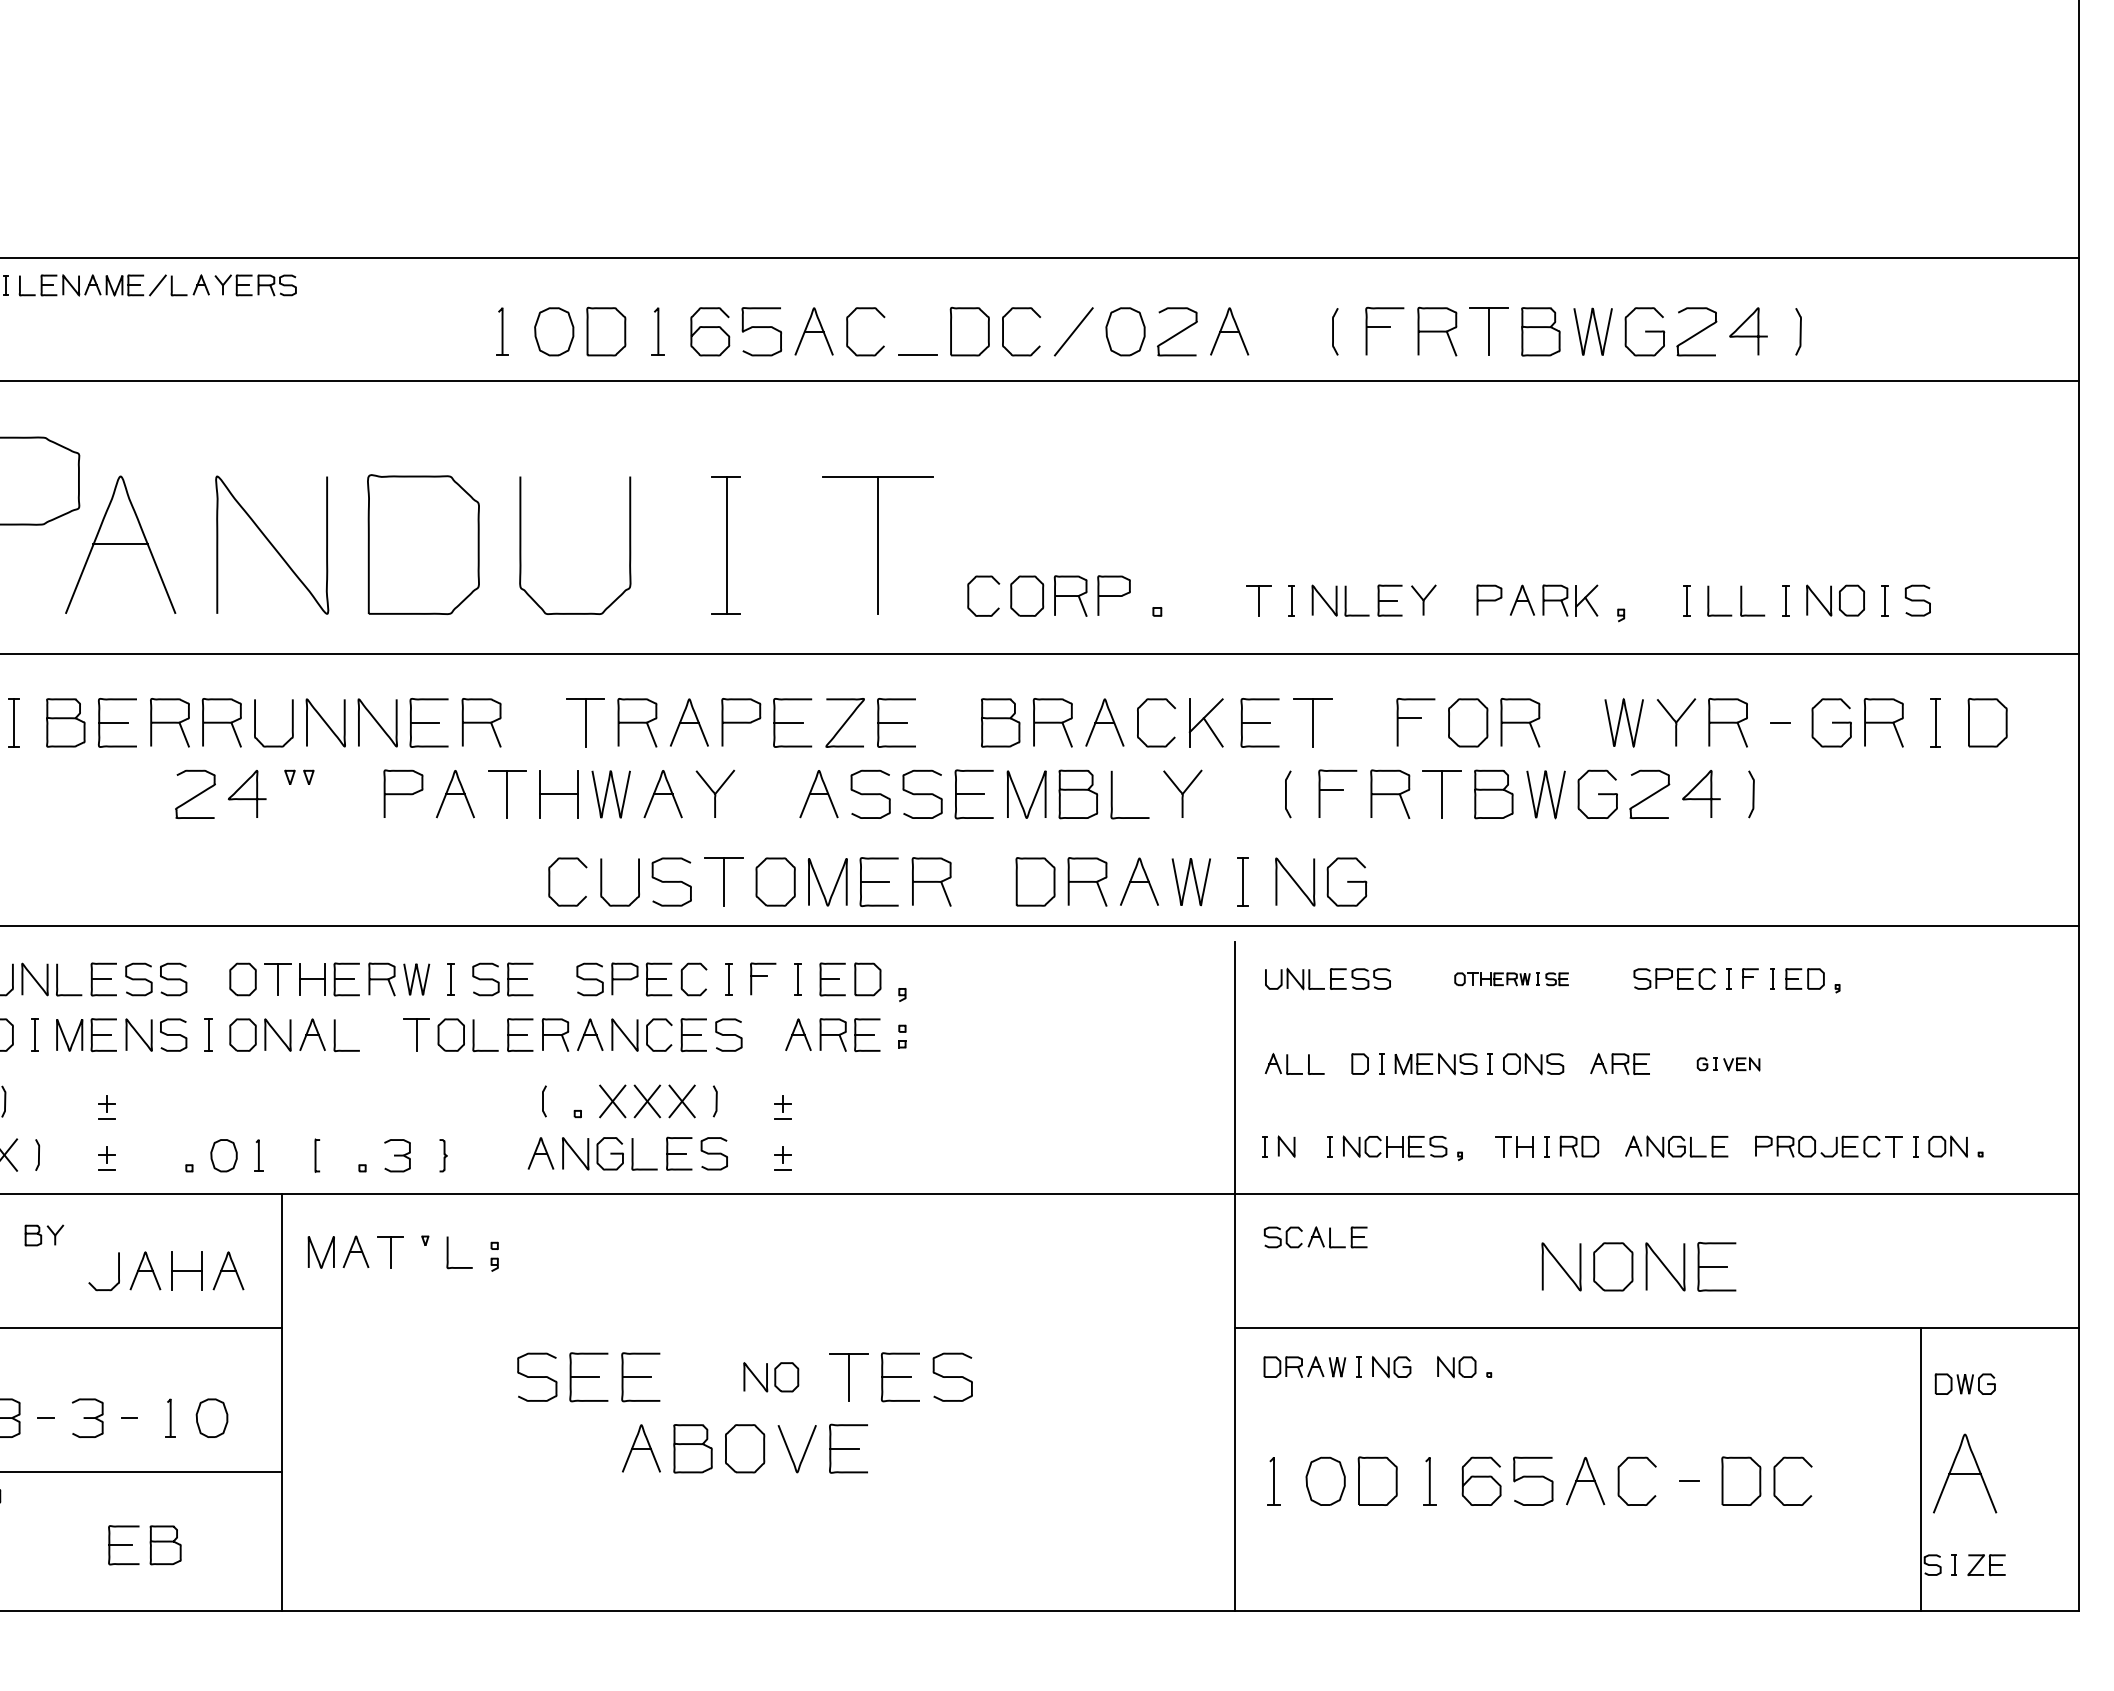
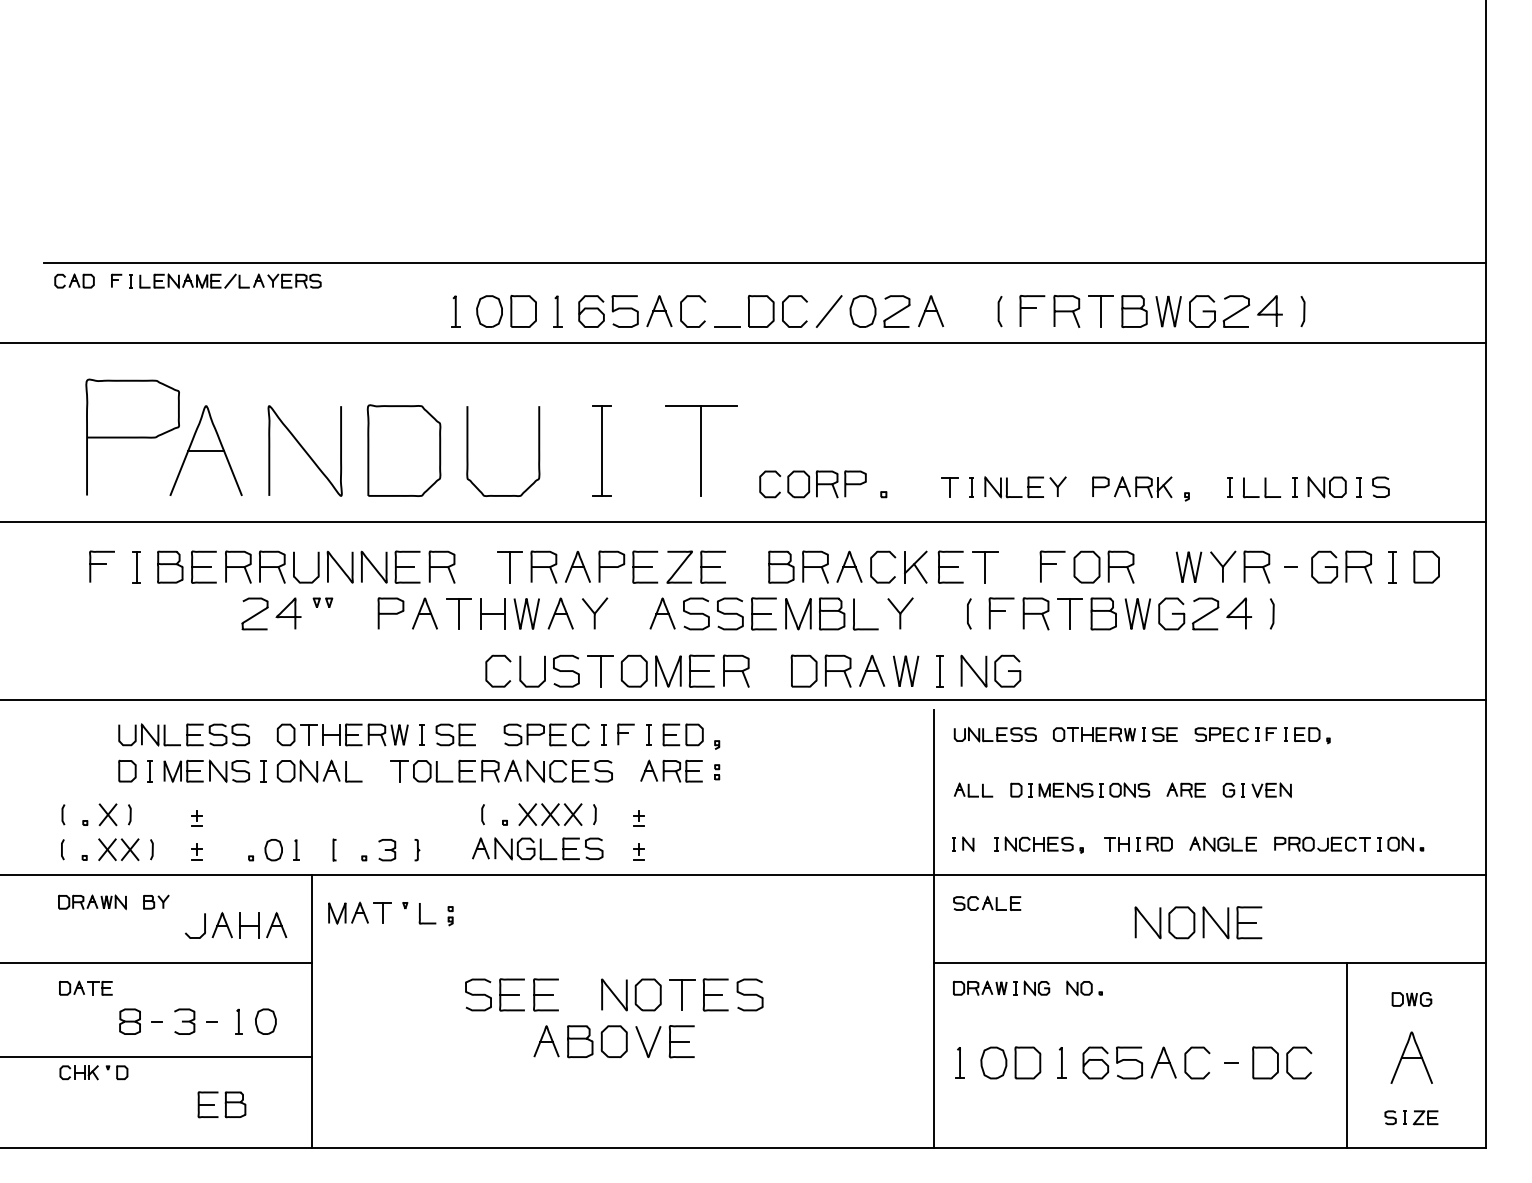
part: (1511, 978) -> (1115, 734), size x1.67
part: (1727, 1064) -> (1256, 790), size x1.67
part: (771, 1376) -> (631, 994), size x1.67
line: (1920, 1468) -> (1346, 1054), moved

